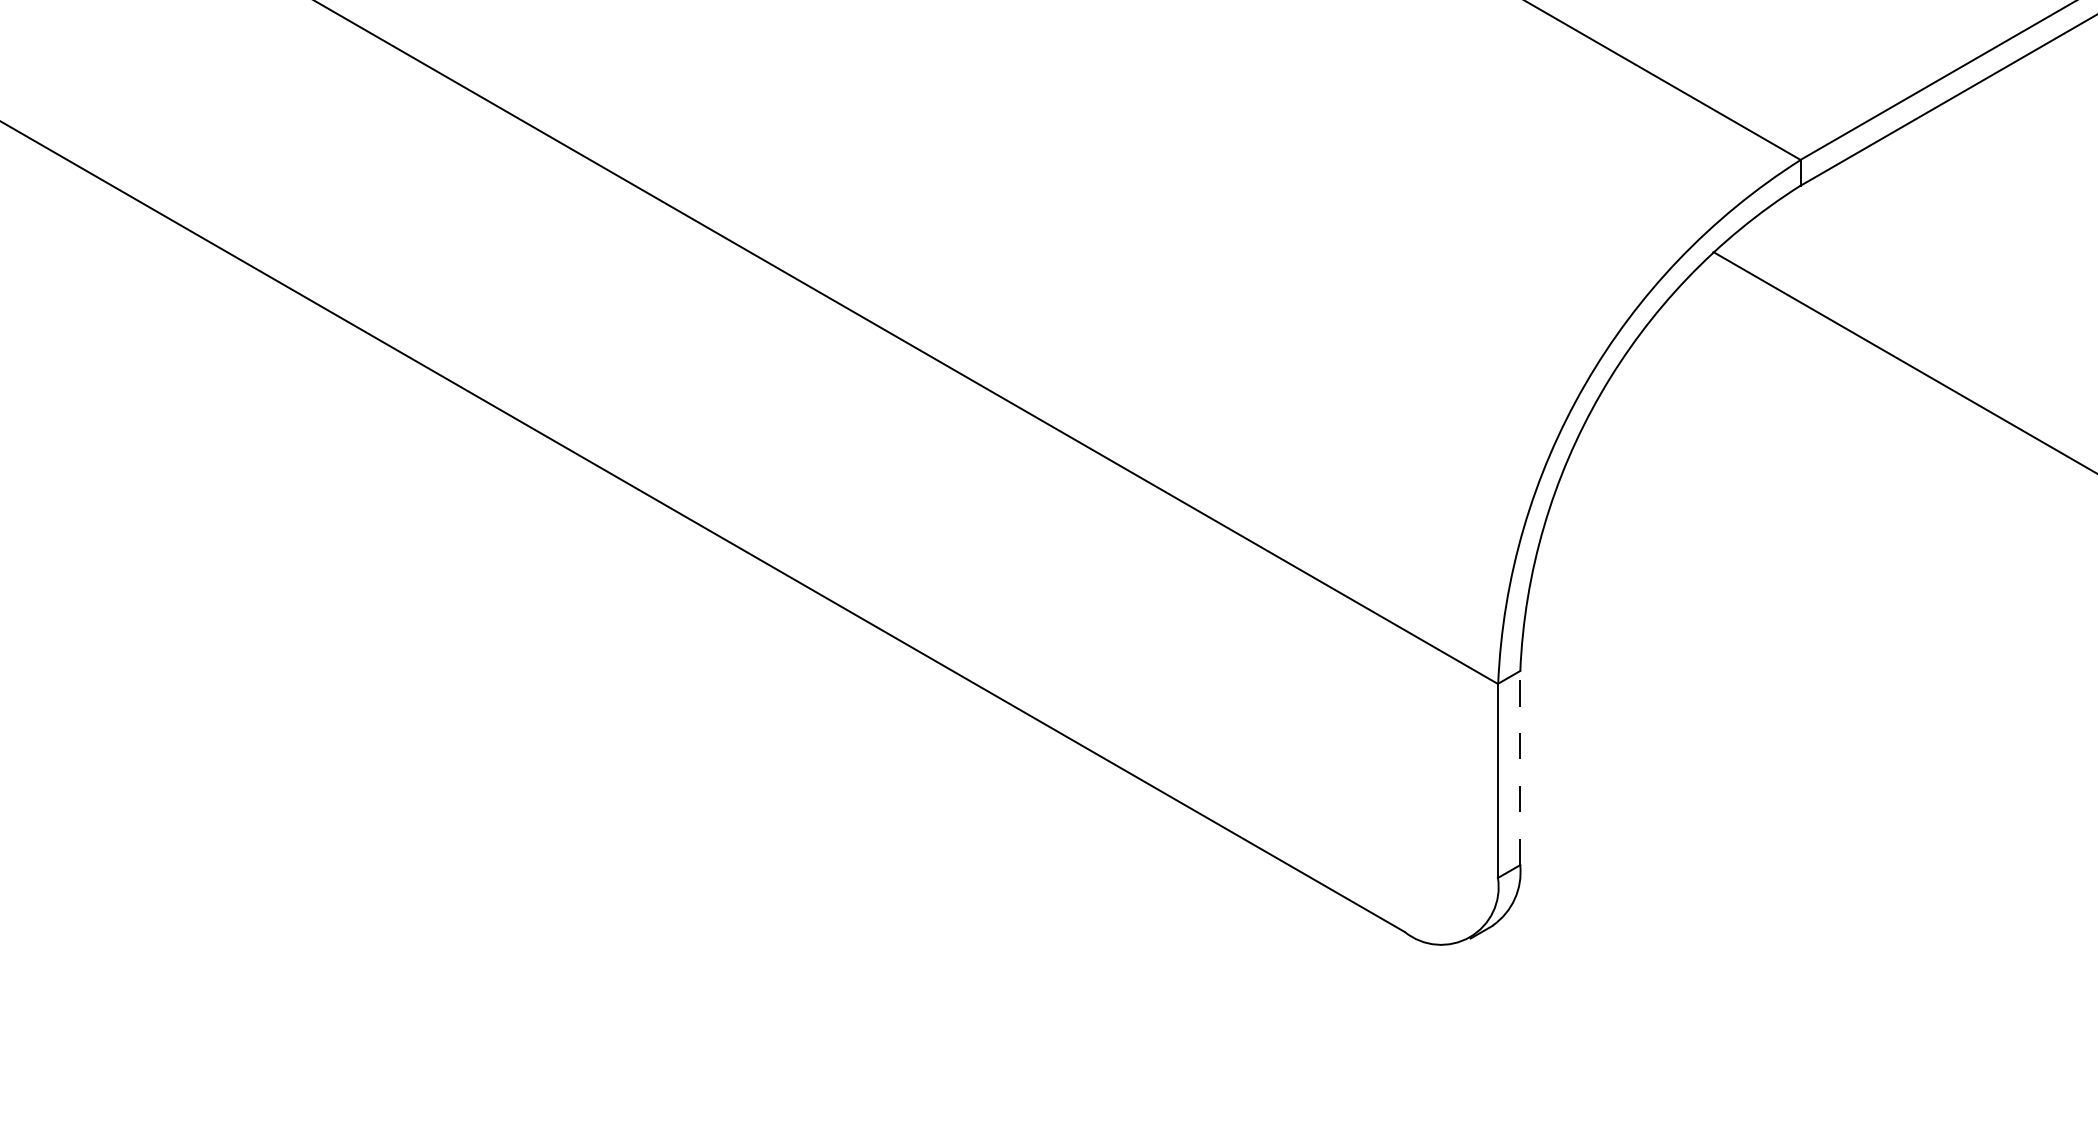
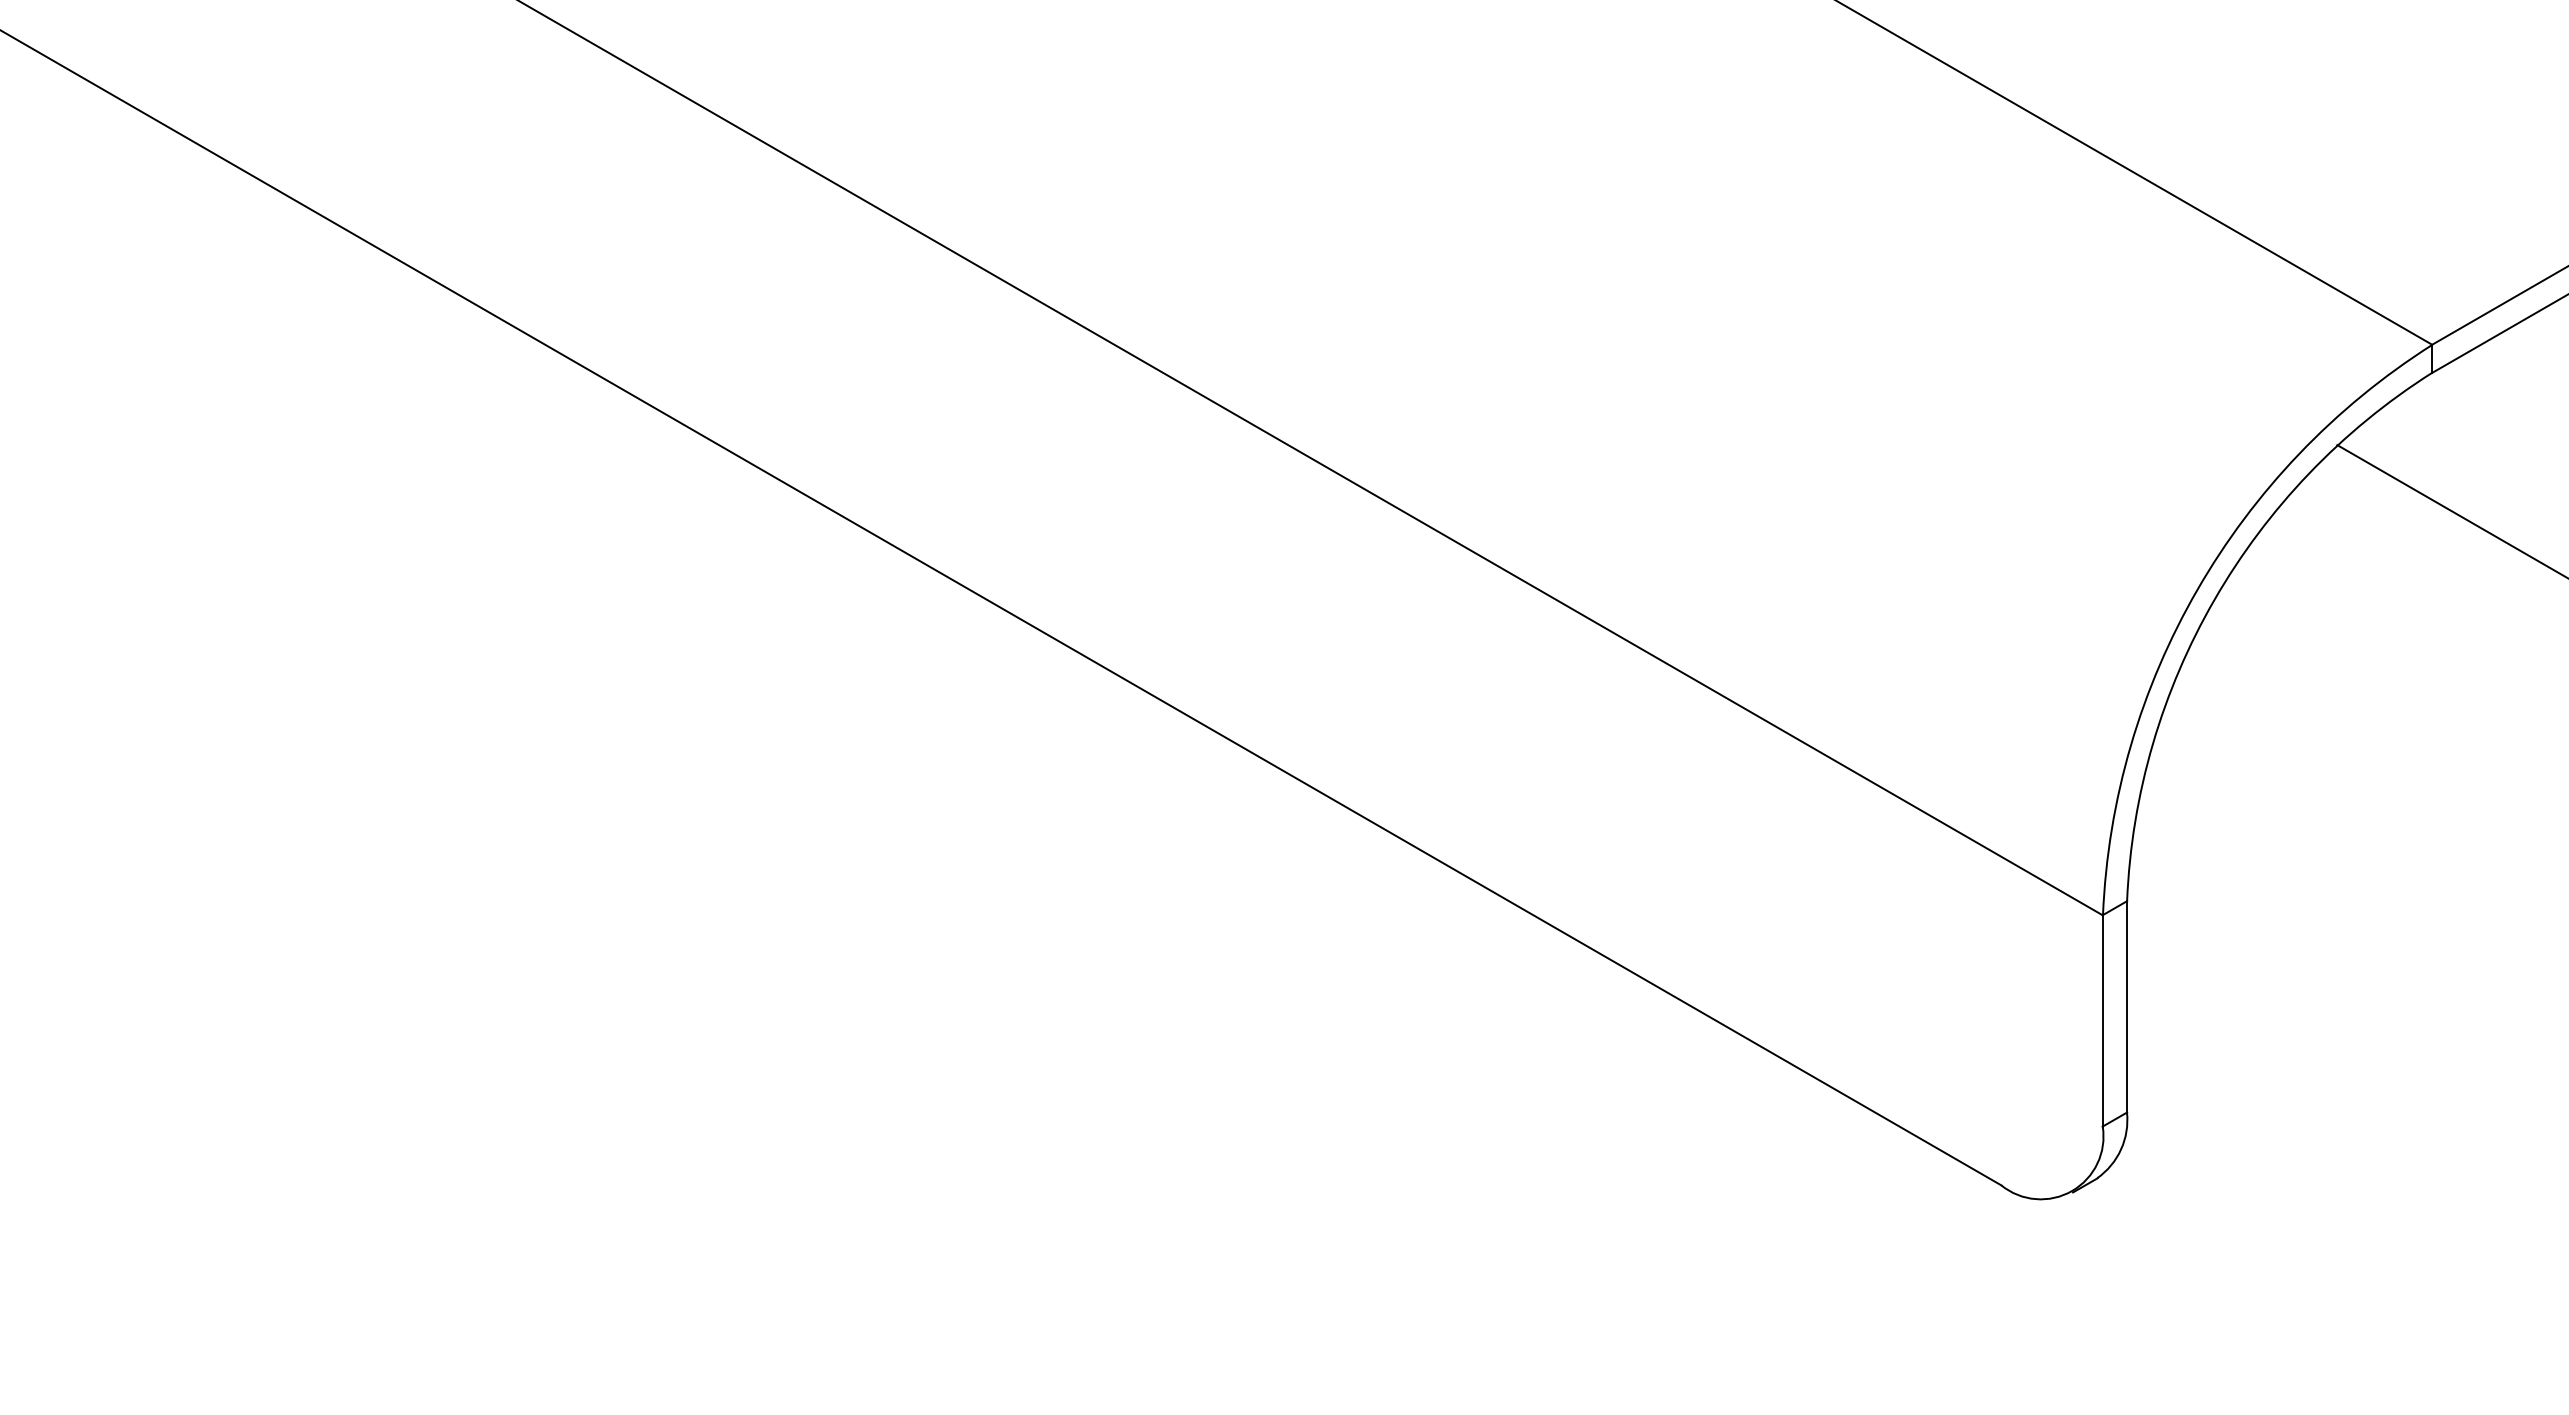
line: (1520, 767) -> (2127, 1006), dashed -> solid

